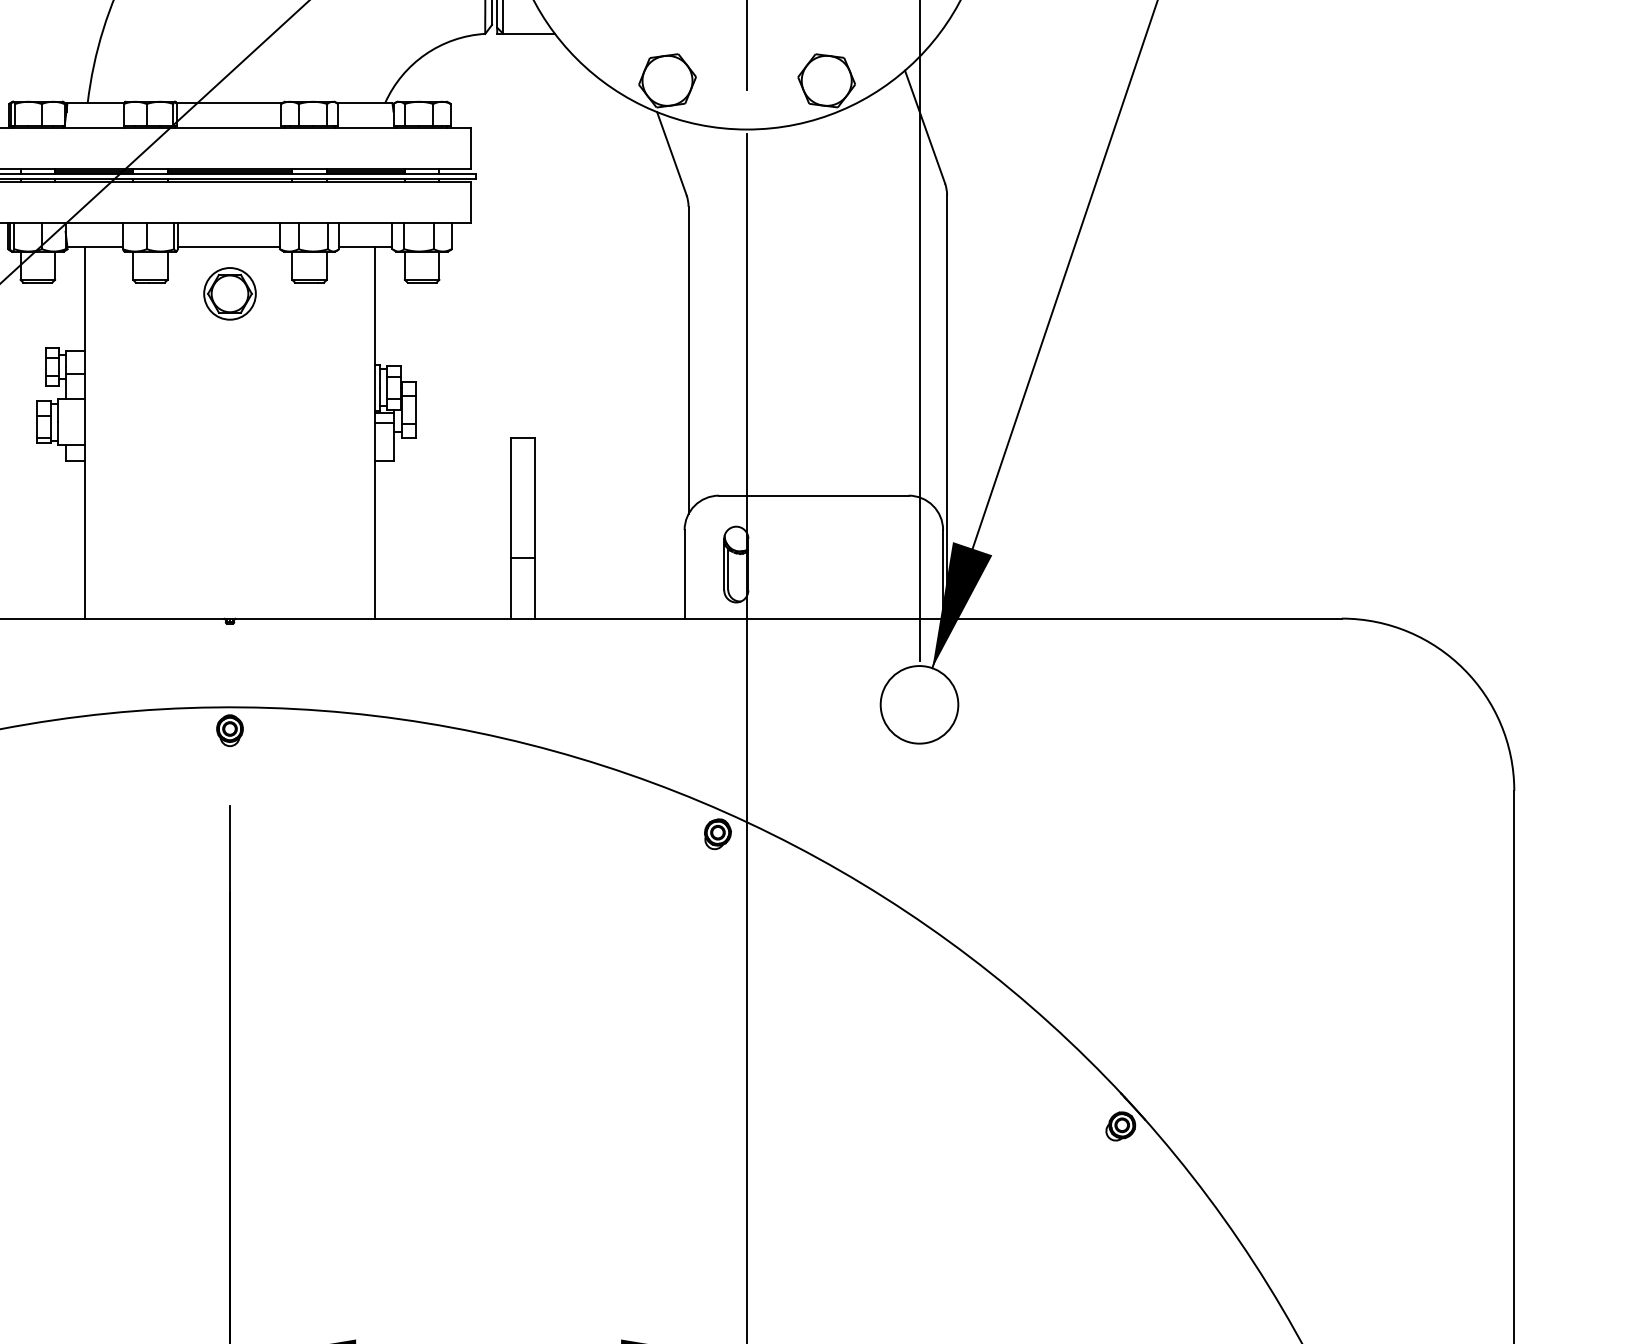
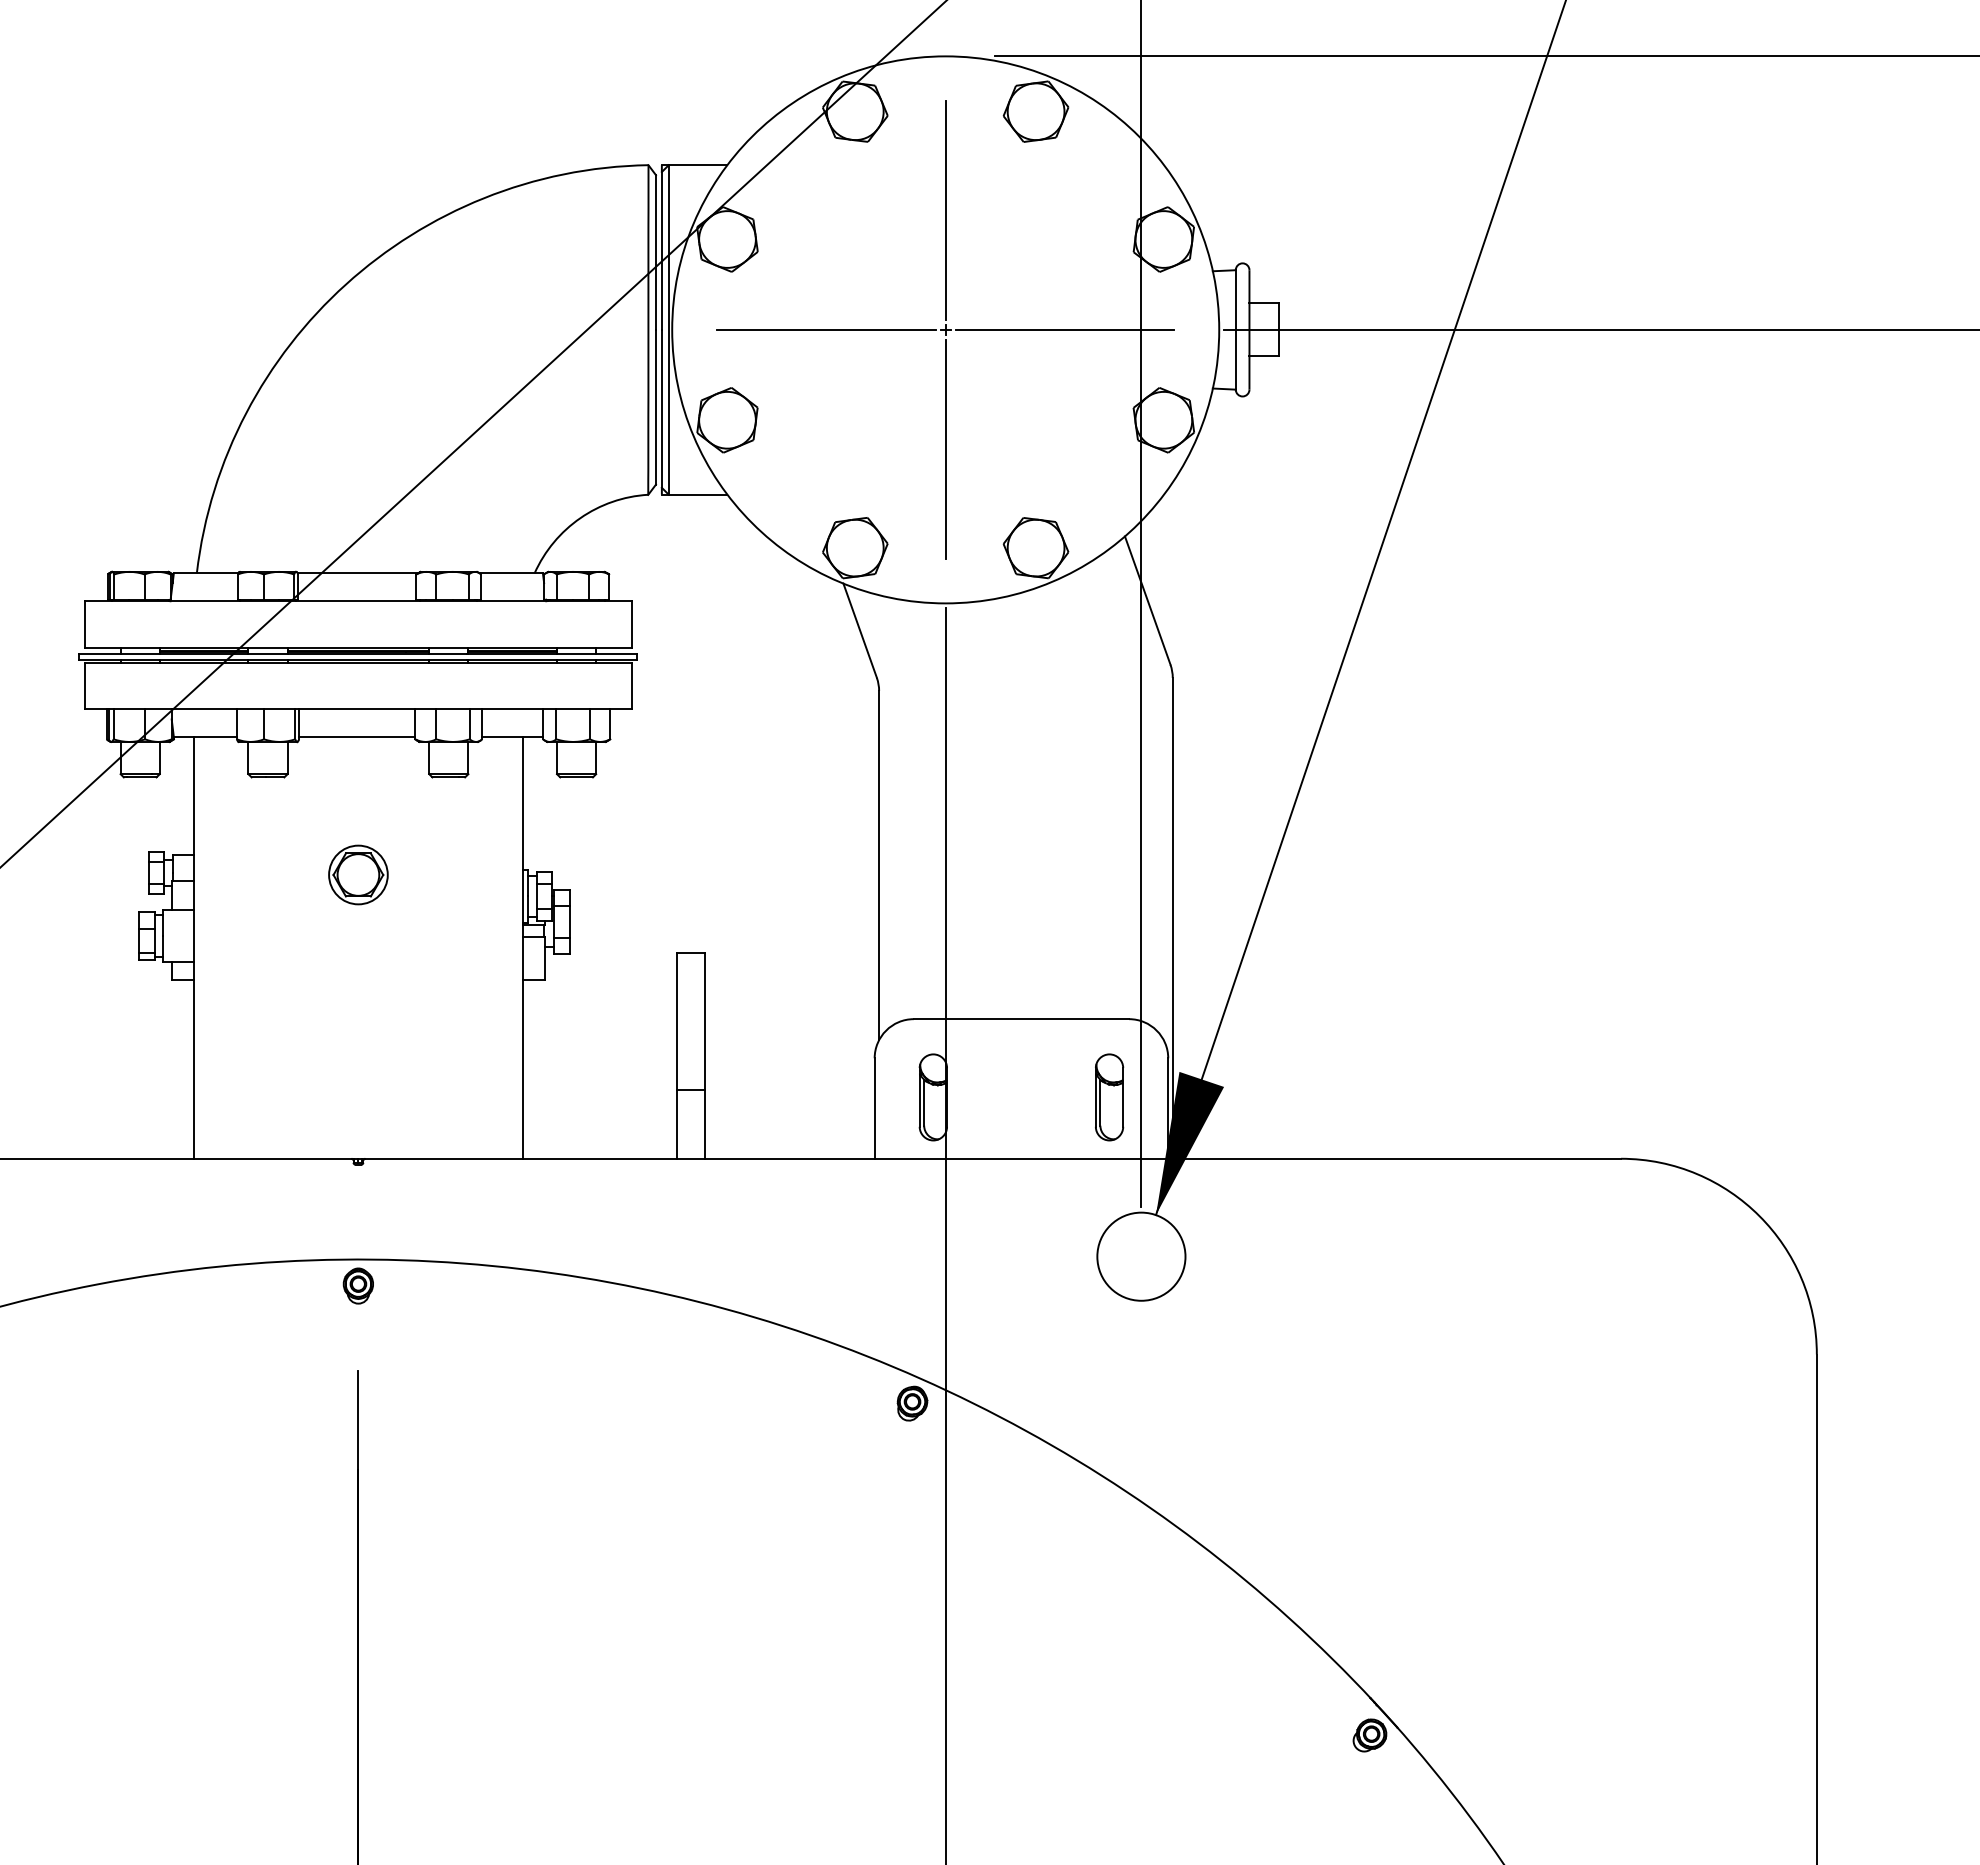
part: (230, 293) -> (358, 874), moved
part: (891, 564) -> (1109, 1097), added

